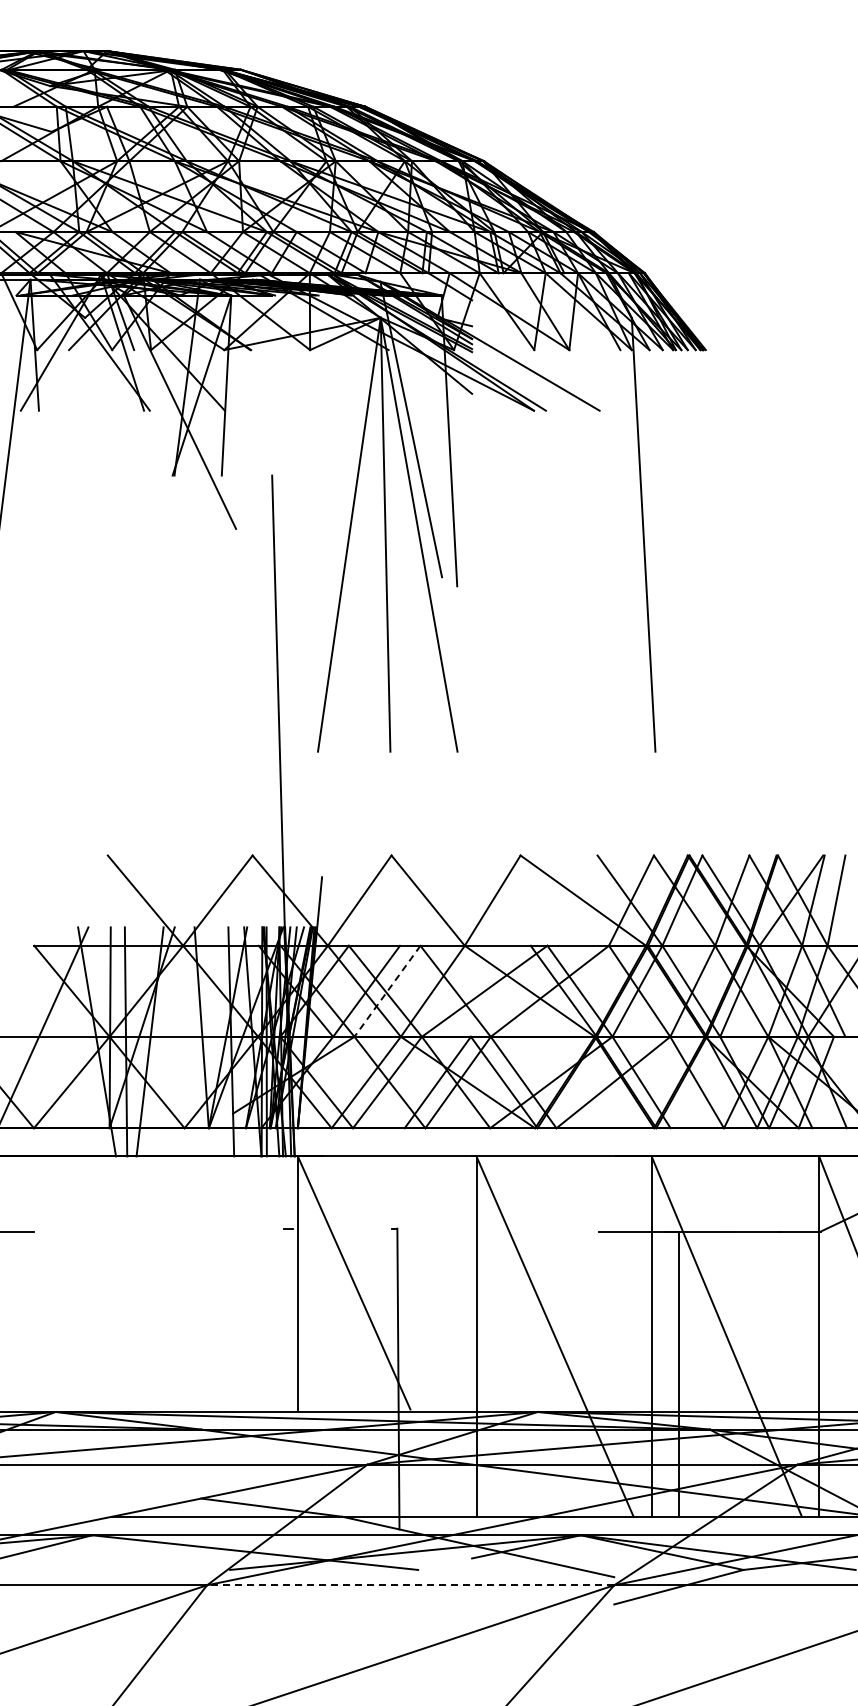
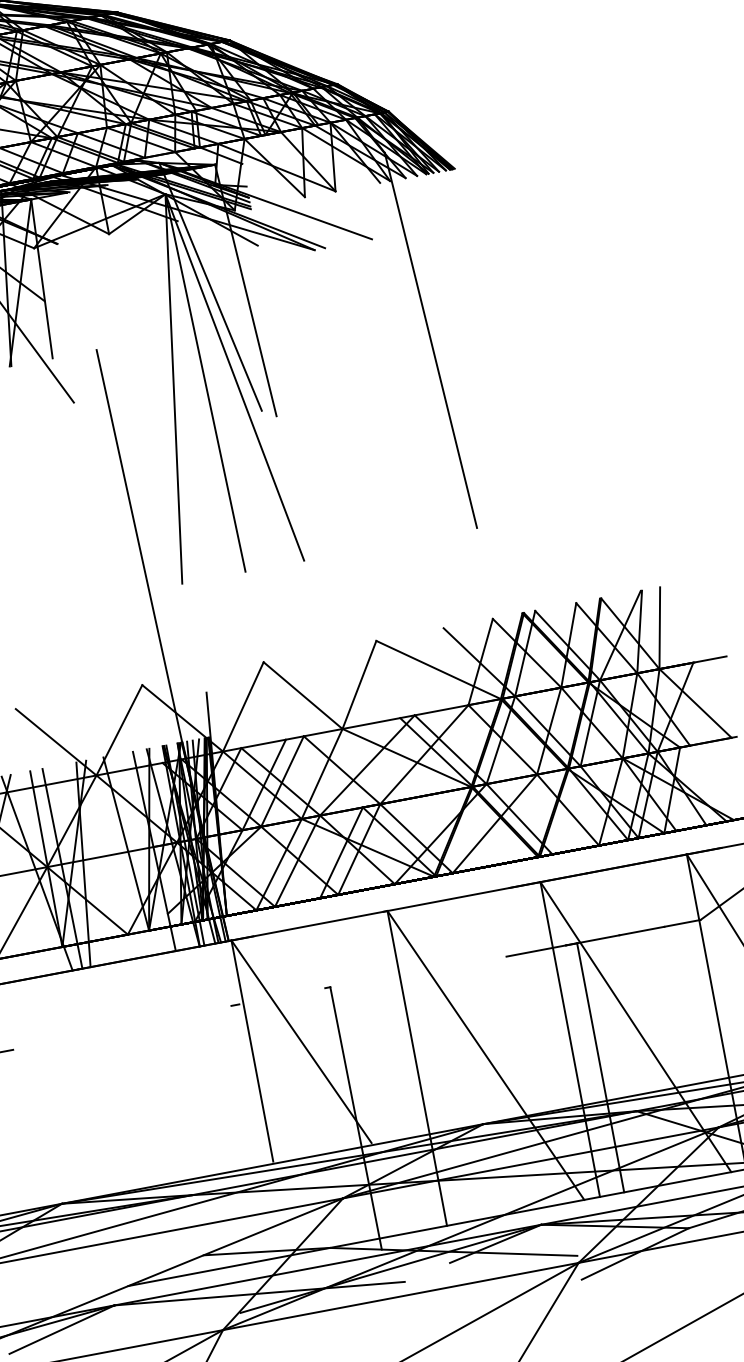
line: (387, 991) -> (282, 781), dashed -> solid
line: (410, 1585) -> (400, 1296), dashed -> solid

